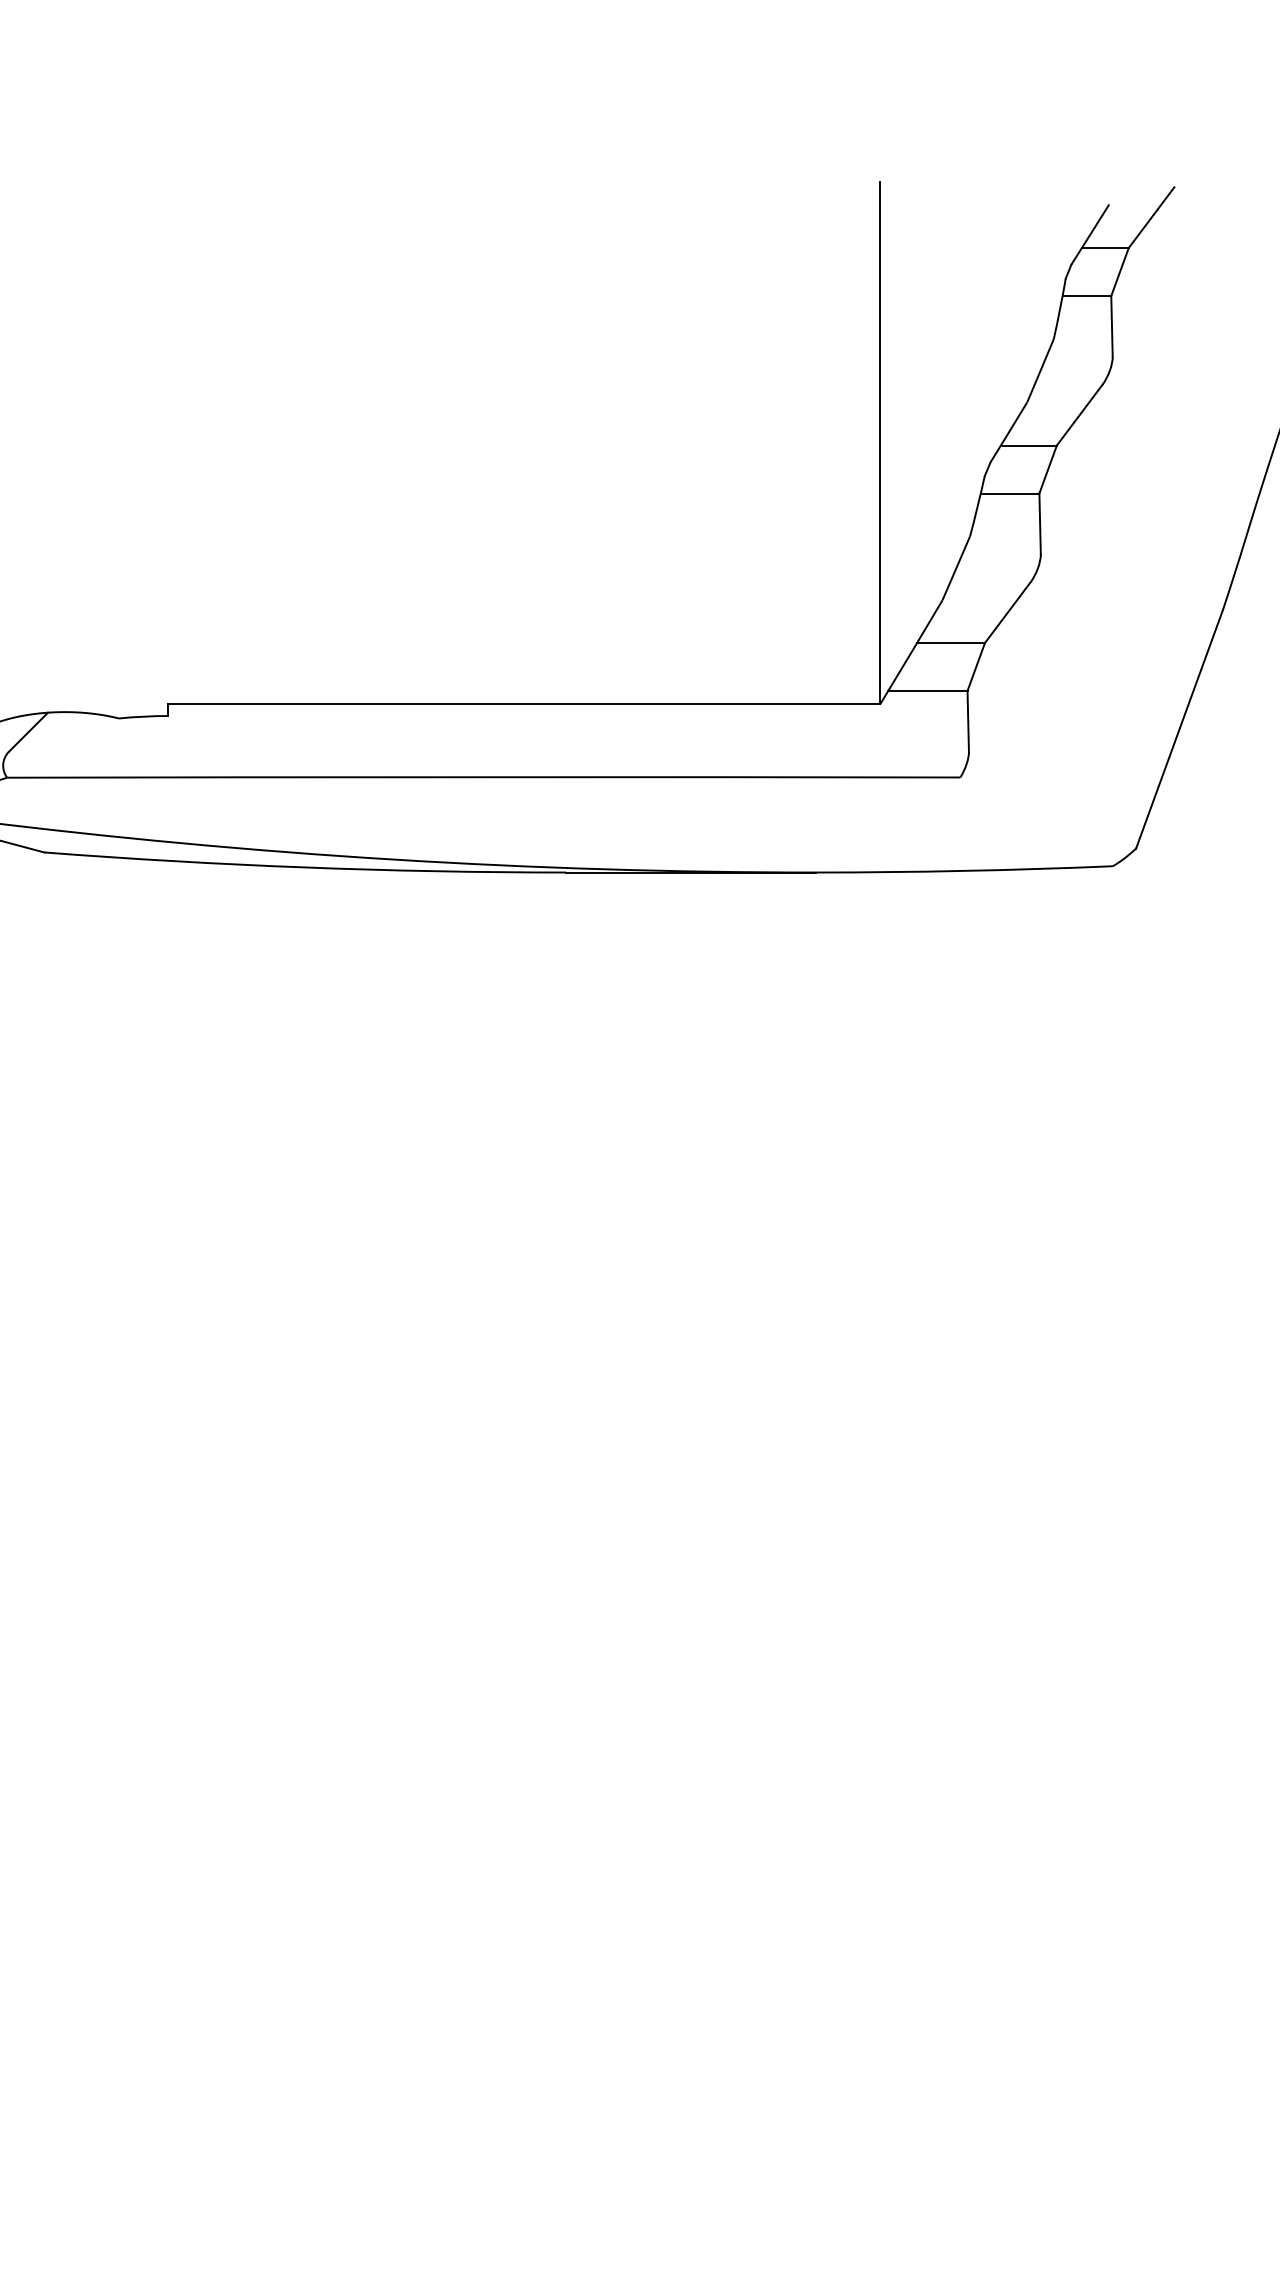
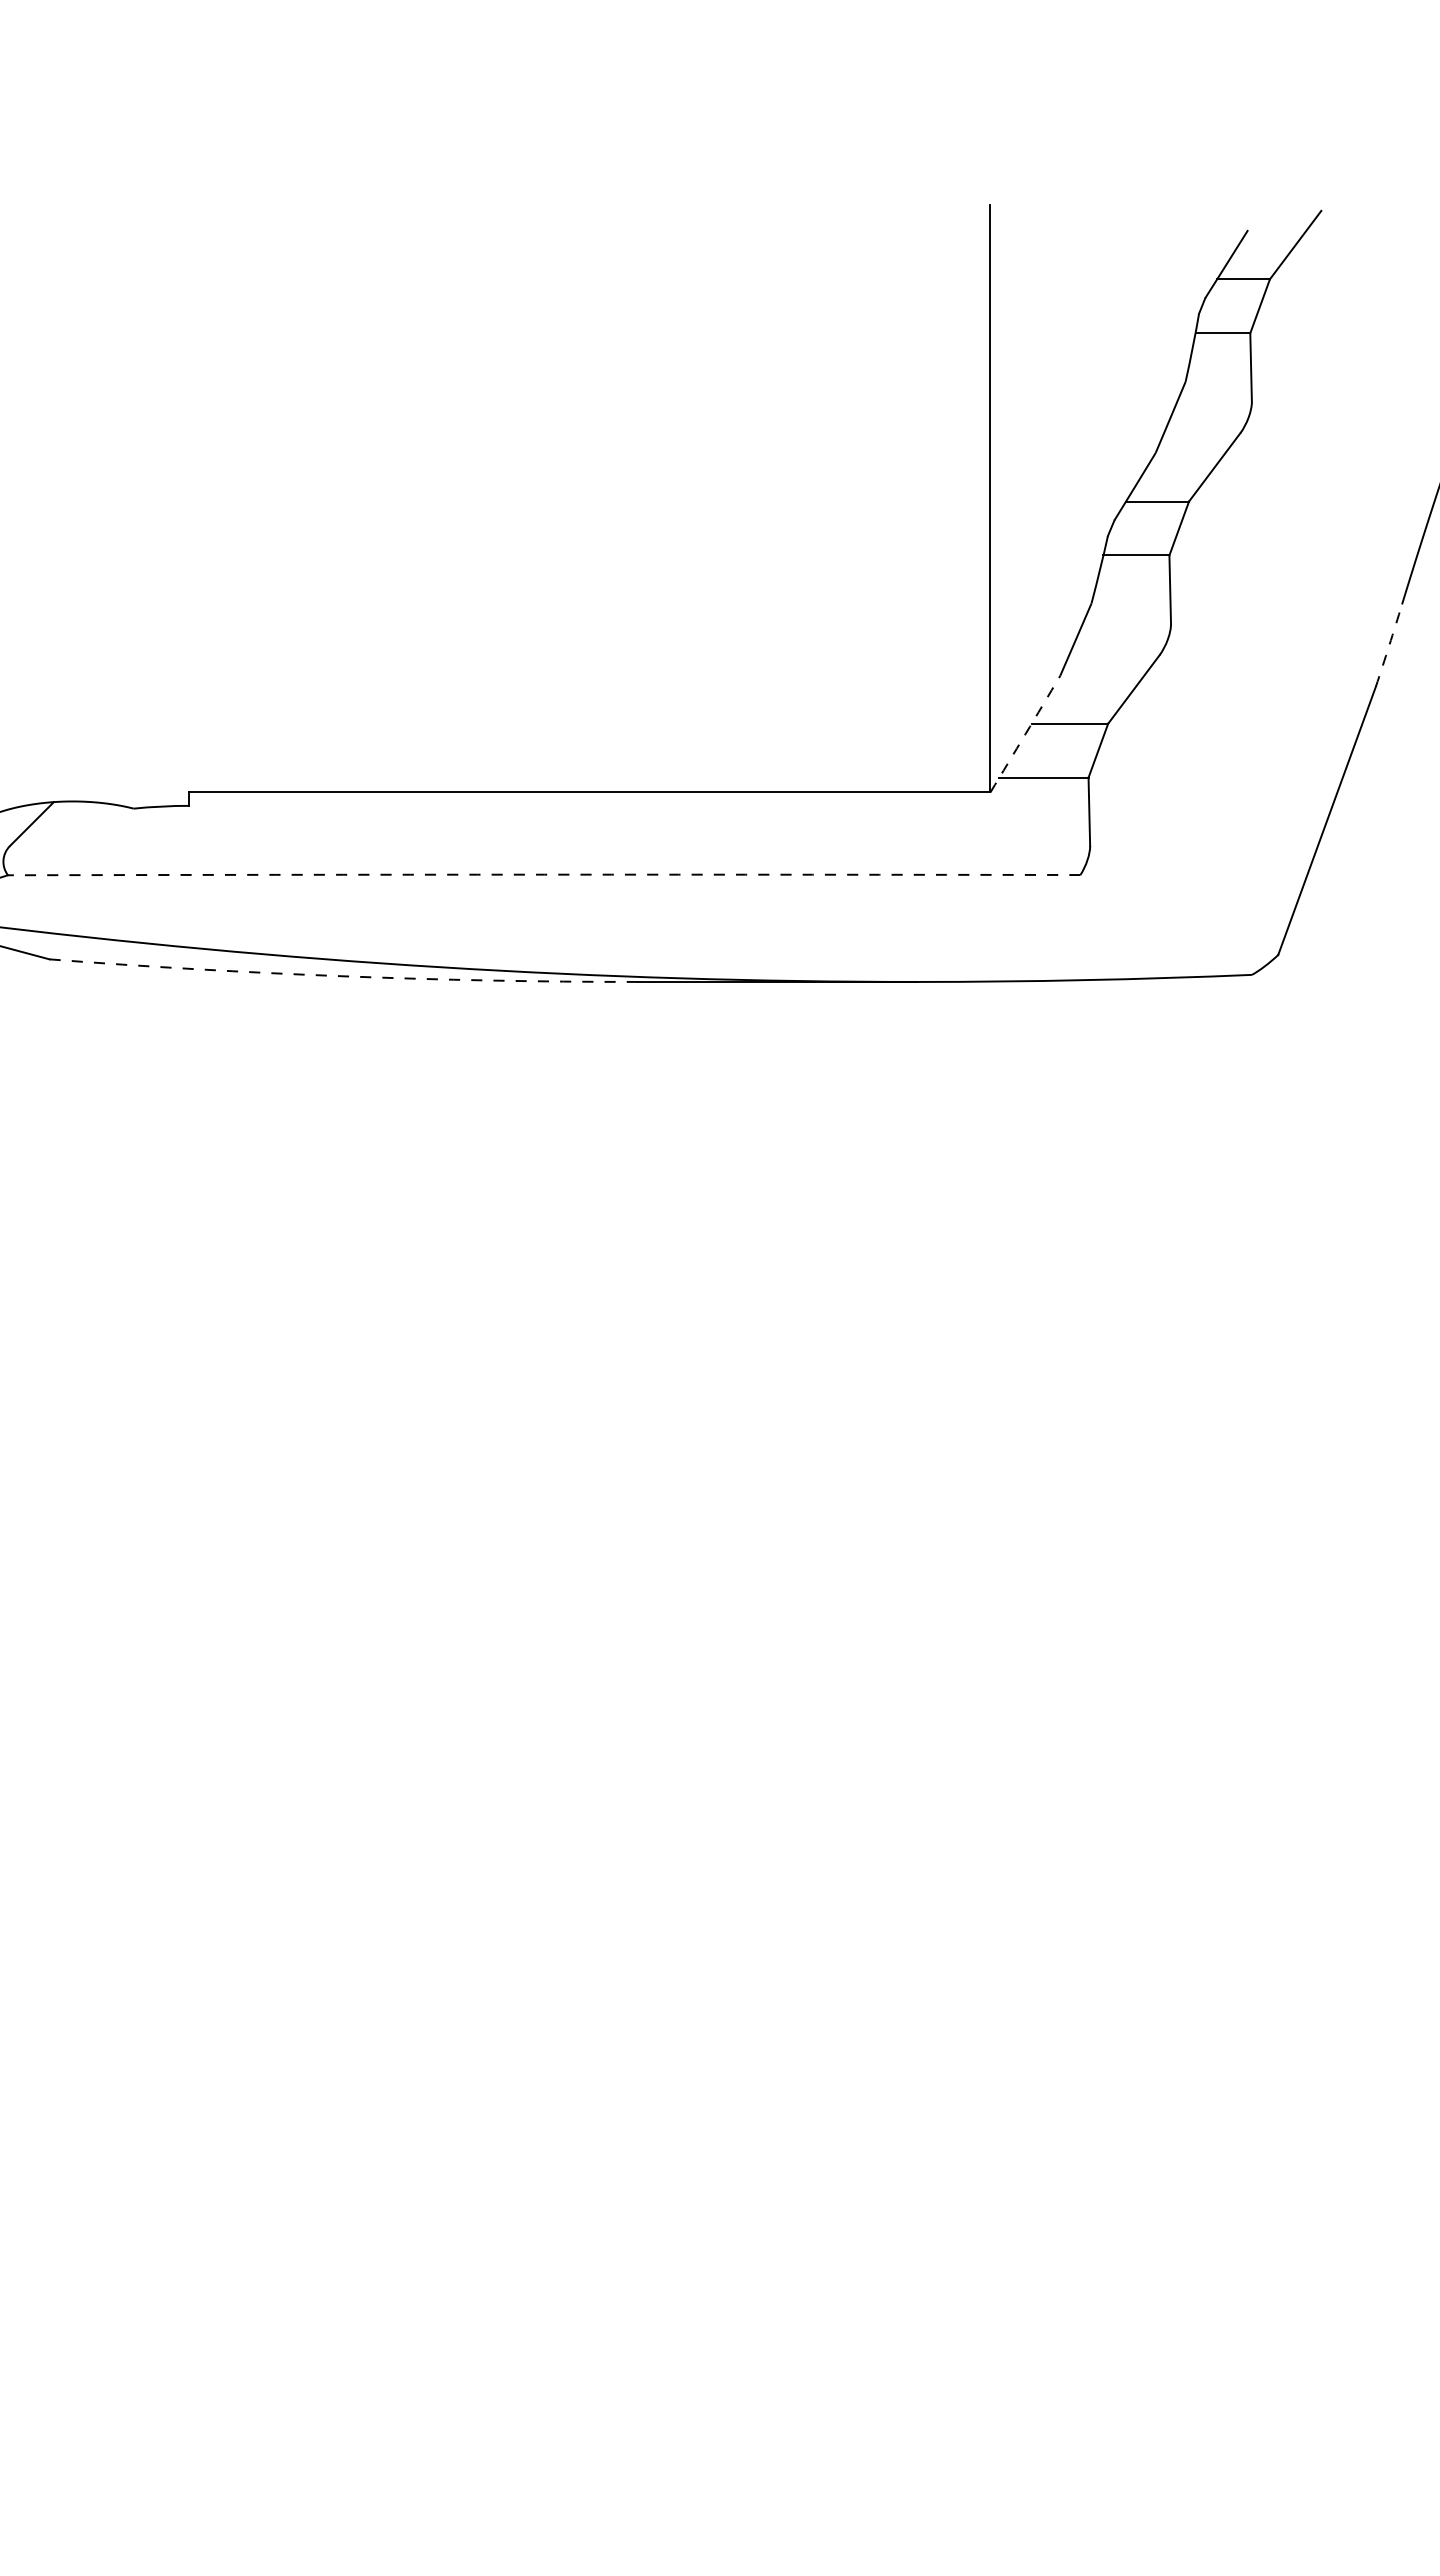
arc: (1234, 573) -> (1389, 645), solid -> dashed
arc: (911, 652) -> (1025, 734), solid -> dashed
arc: (484, 777) -> (544, 874), solid -> dashed
arc: (304, 867) -> (342, 976), solid -> dashed

